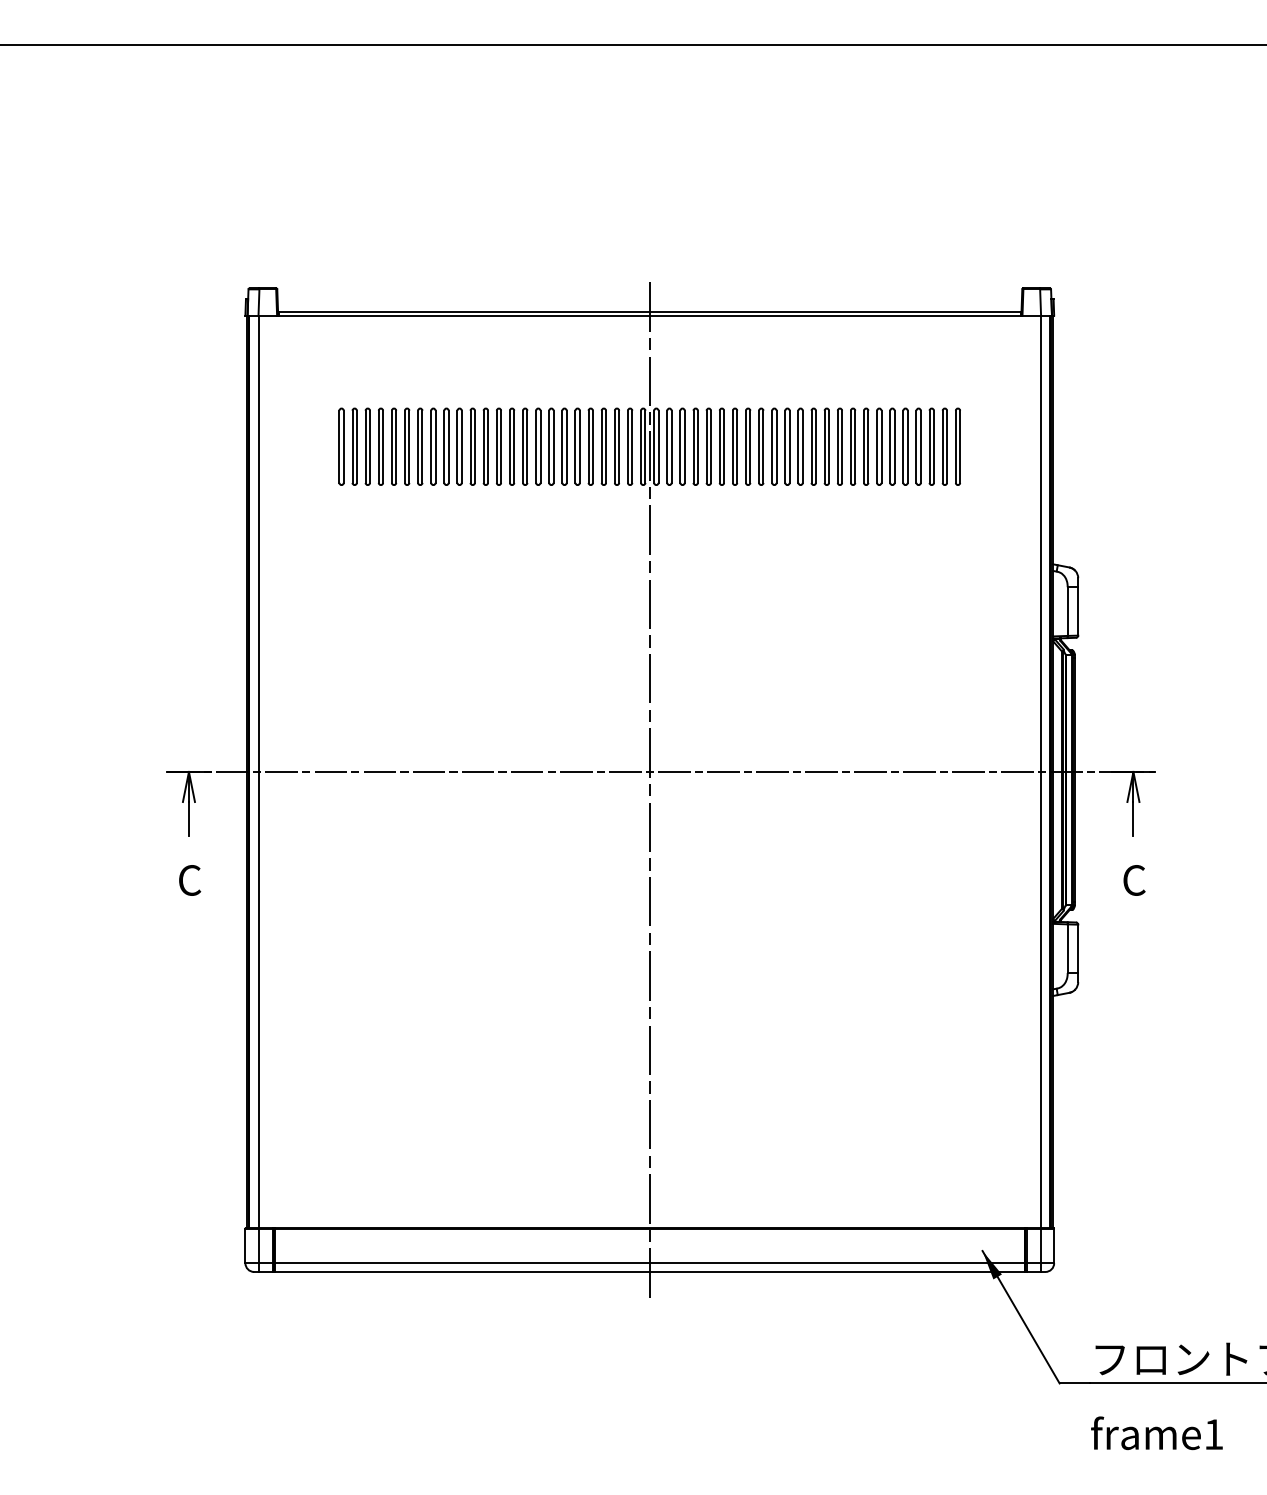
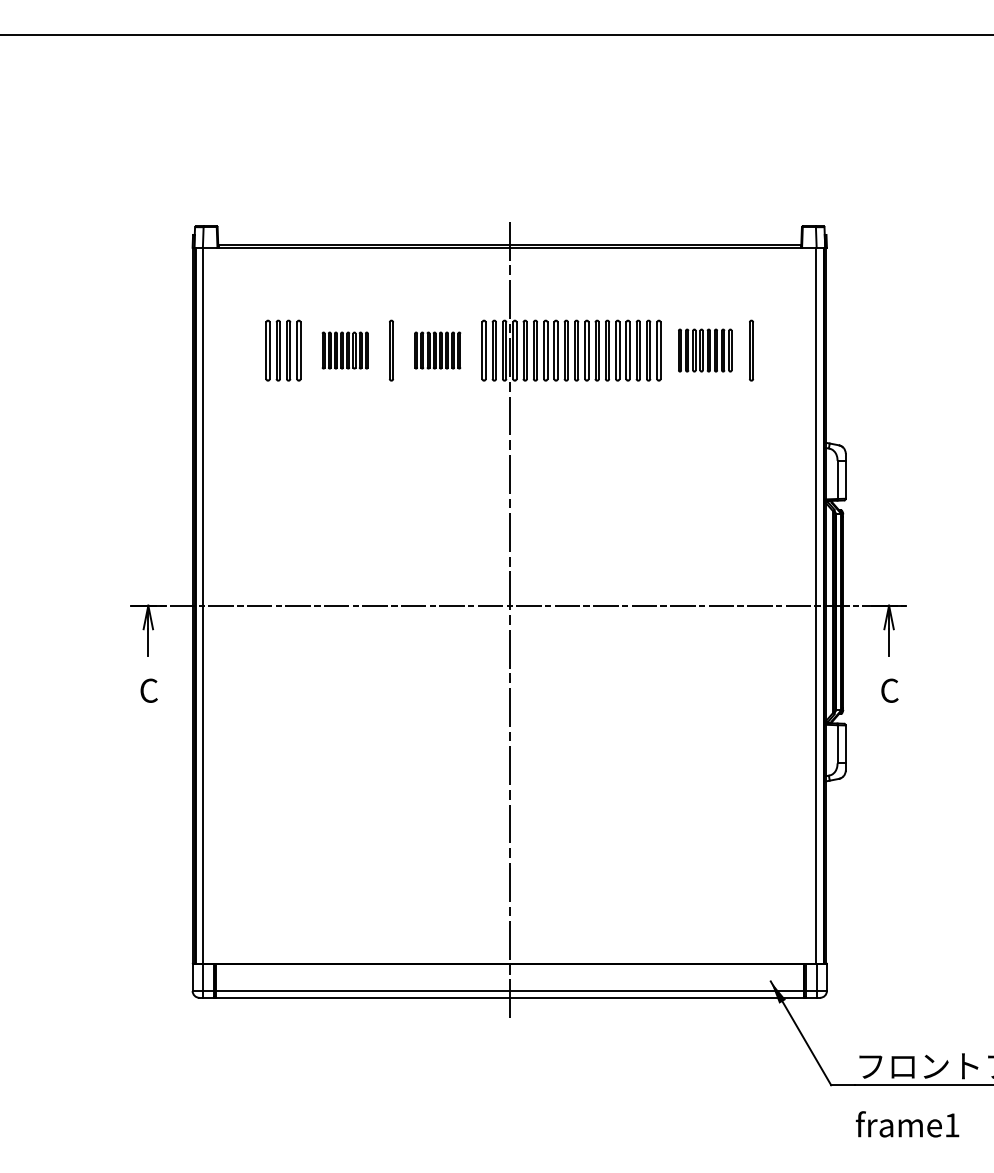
part: (439, 446) -> (344, 350), size x0.6
part: (557, 446) -> (437, 350), size x0.6
part: (898, 446) -> (704, 350), size x0.7

